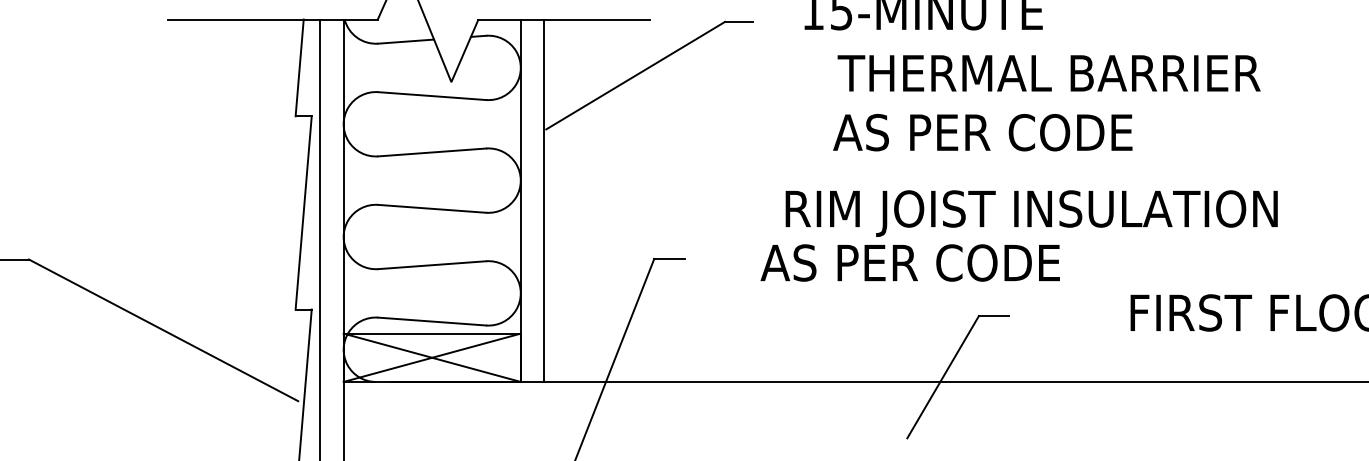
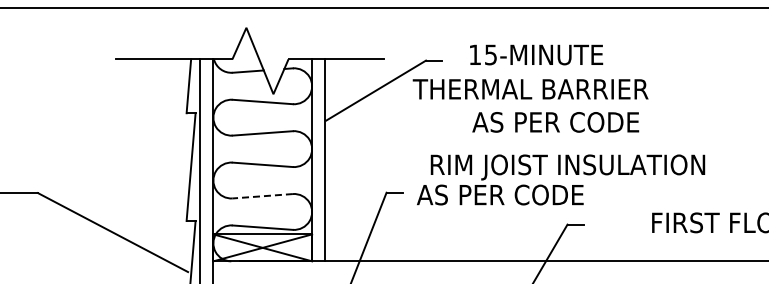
text: (1048, 73) -> (530, 89), moved
text: (982, 132) -> (555, 122), moved
text: (1020, 235) -> (561, 179), moved
line: (431, 265) -> (262, 196), solid -> dashed

